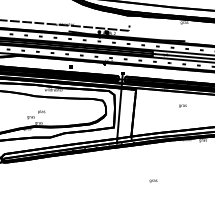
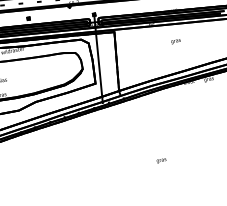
text: (153, 180) -> (161, 159), moved

